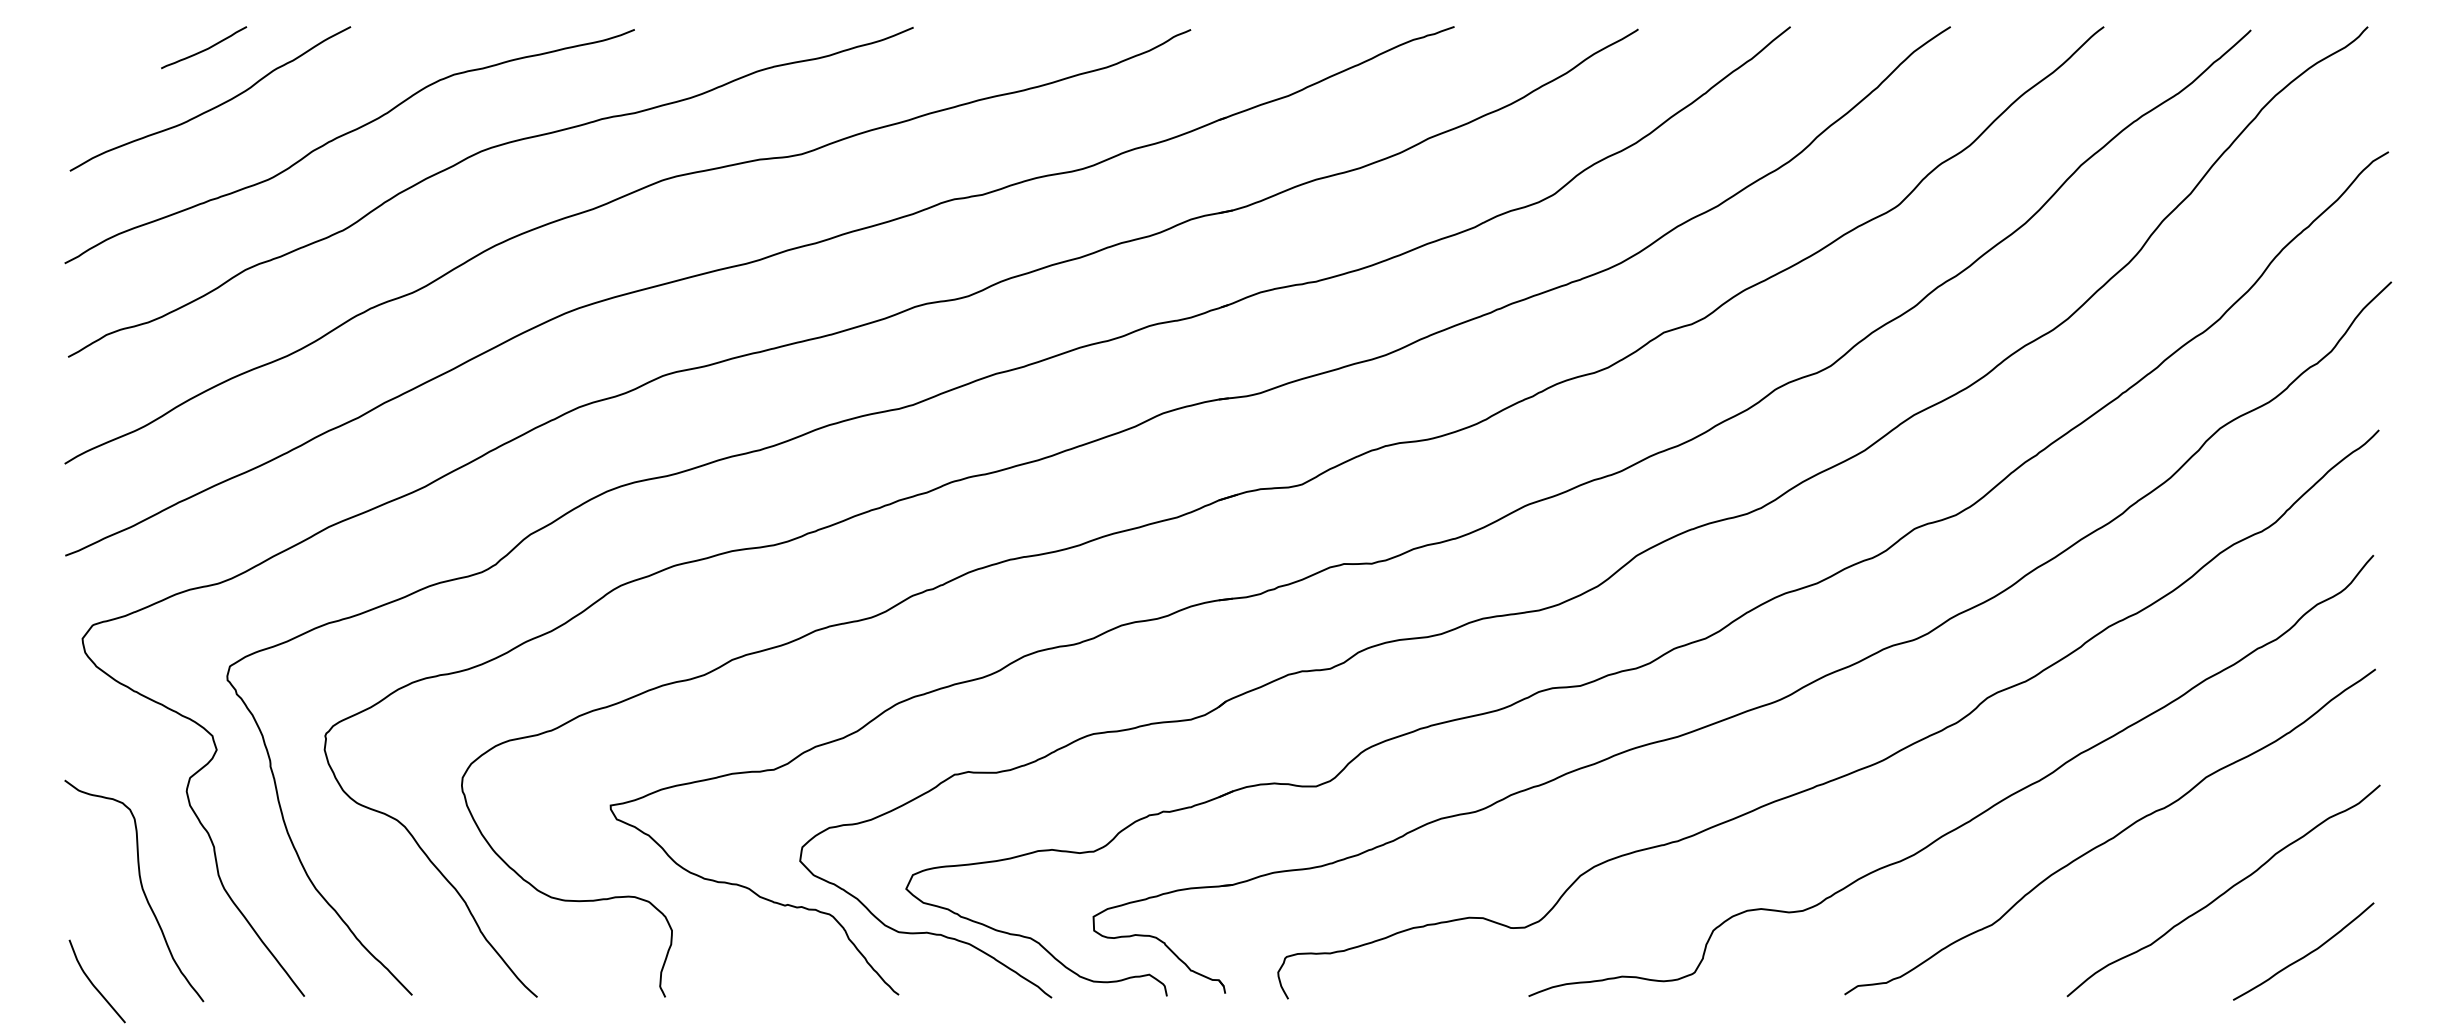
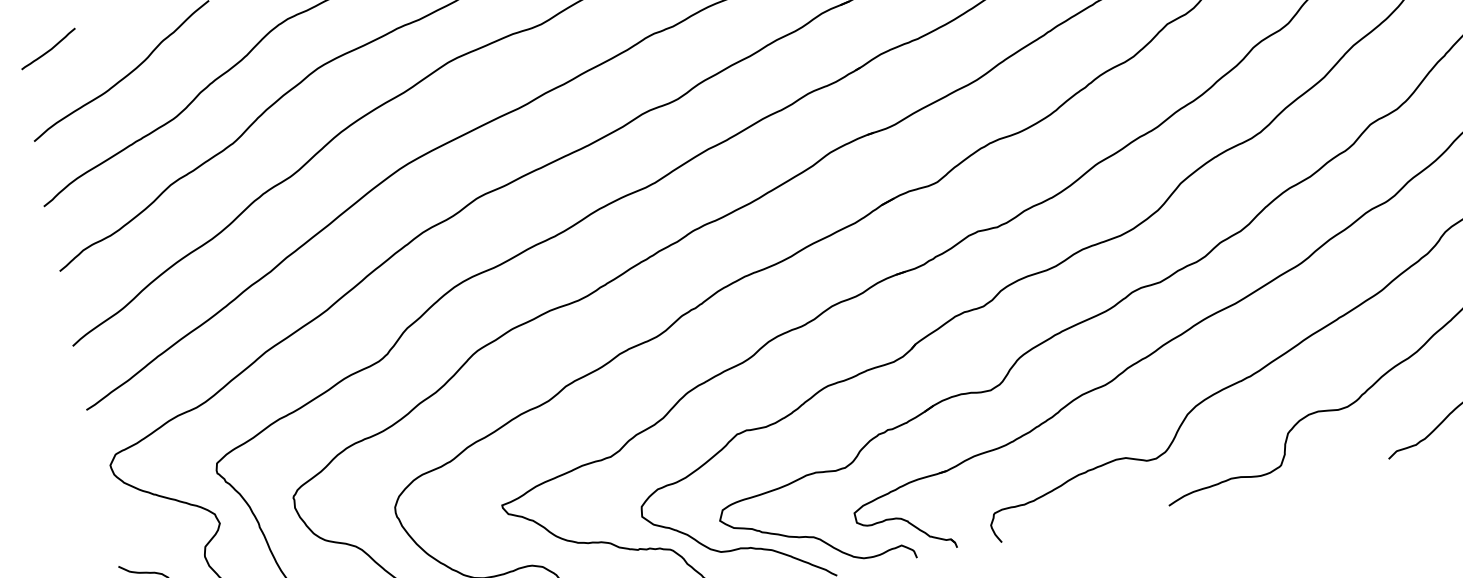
curve: (205, 48) -> (49, 49), moved

